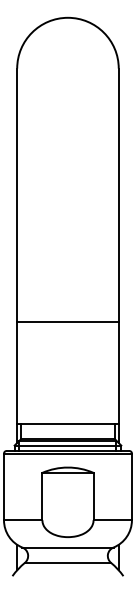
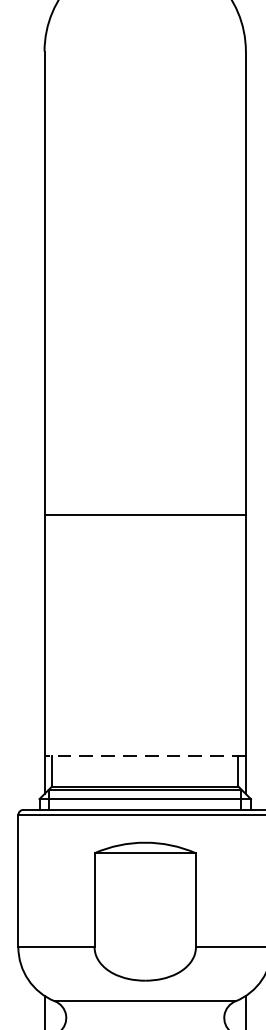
line: (67, 322) -> (144, 515), moved
line: (67, 423) -> (144, 755), solid -> dashed

